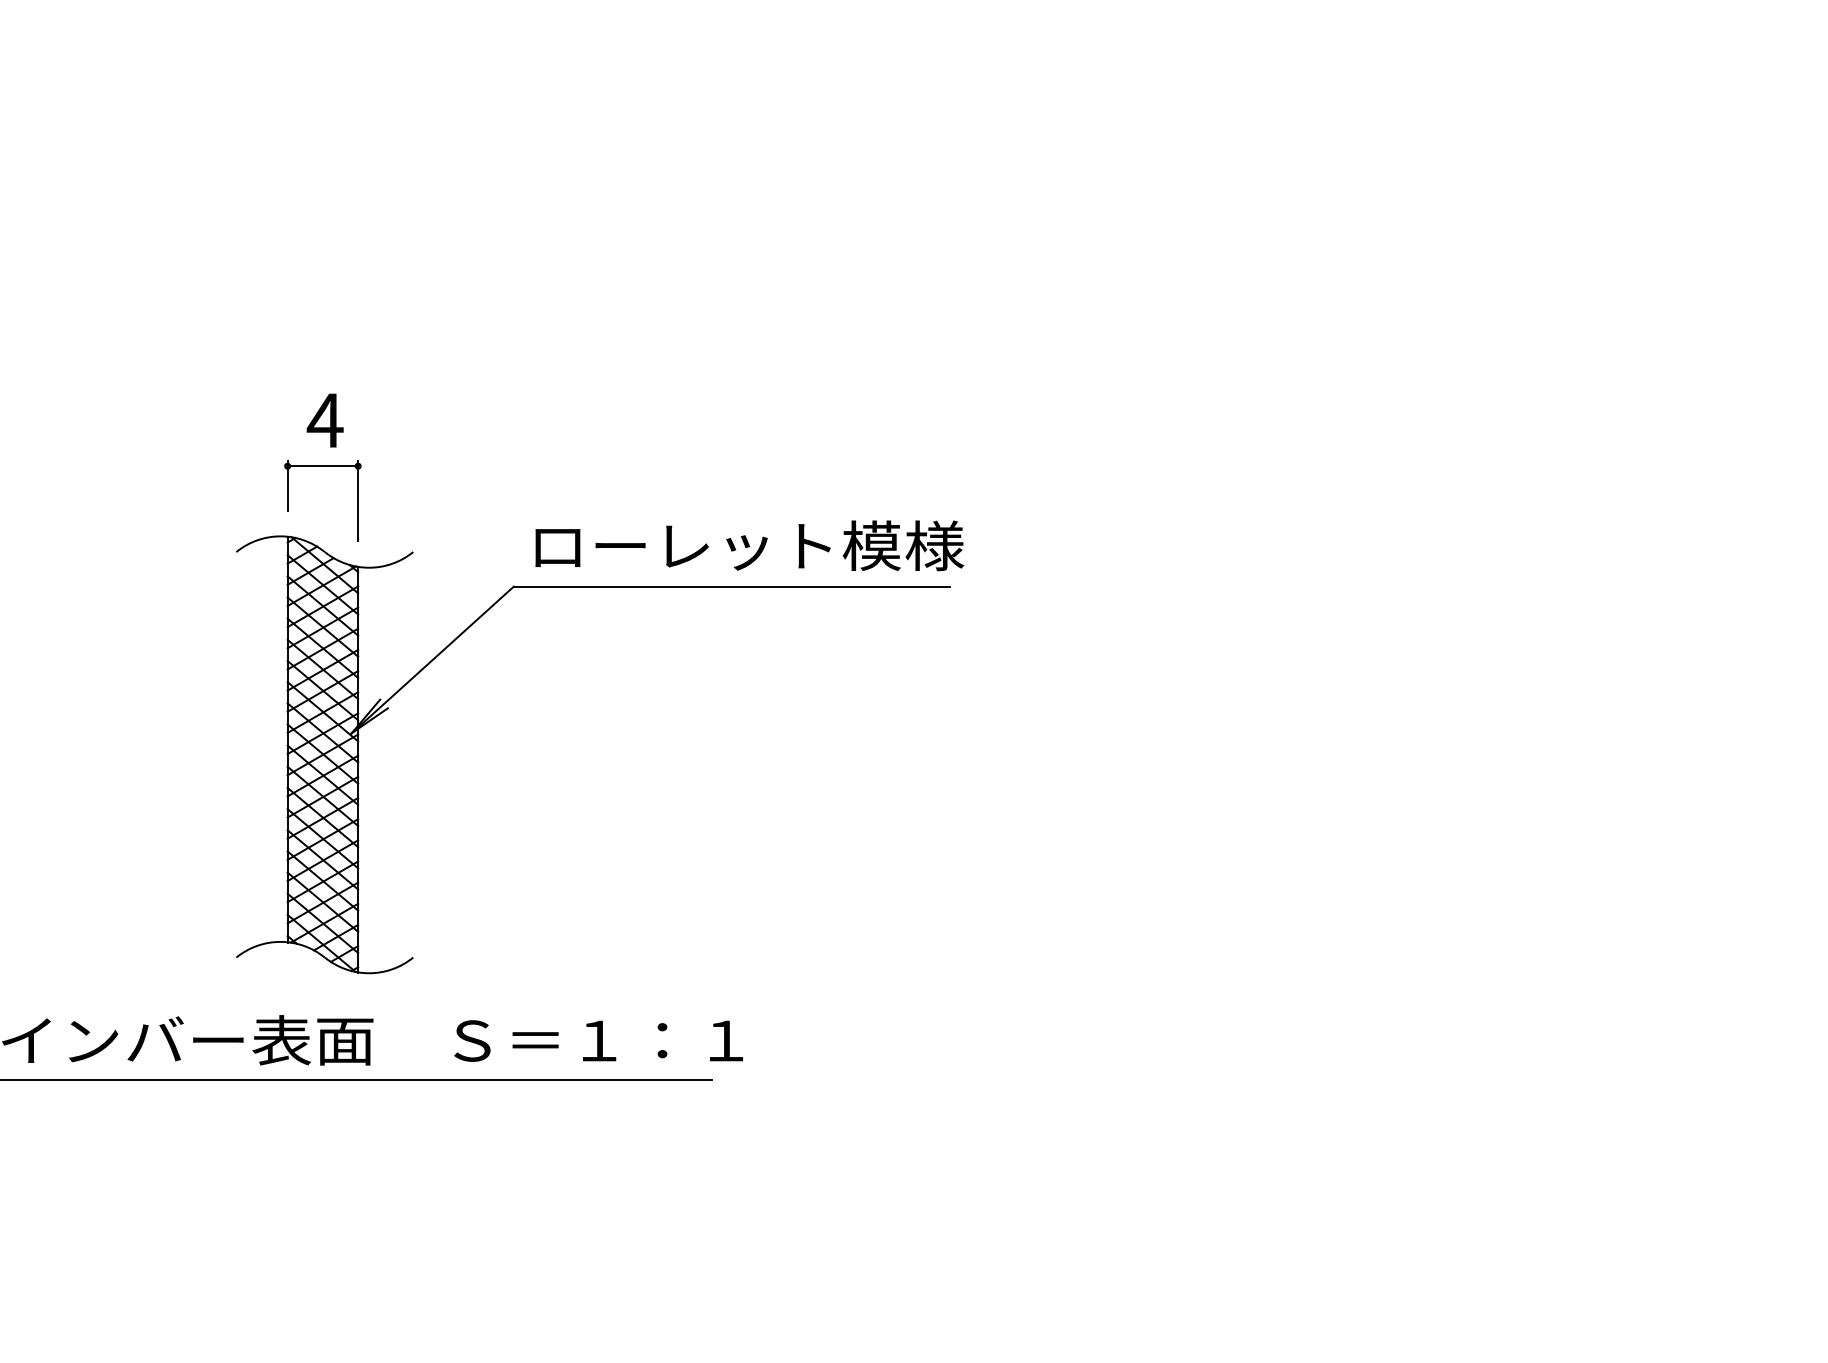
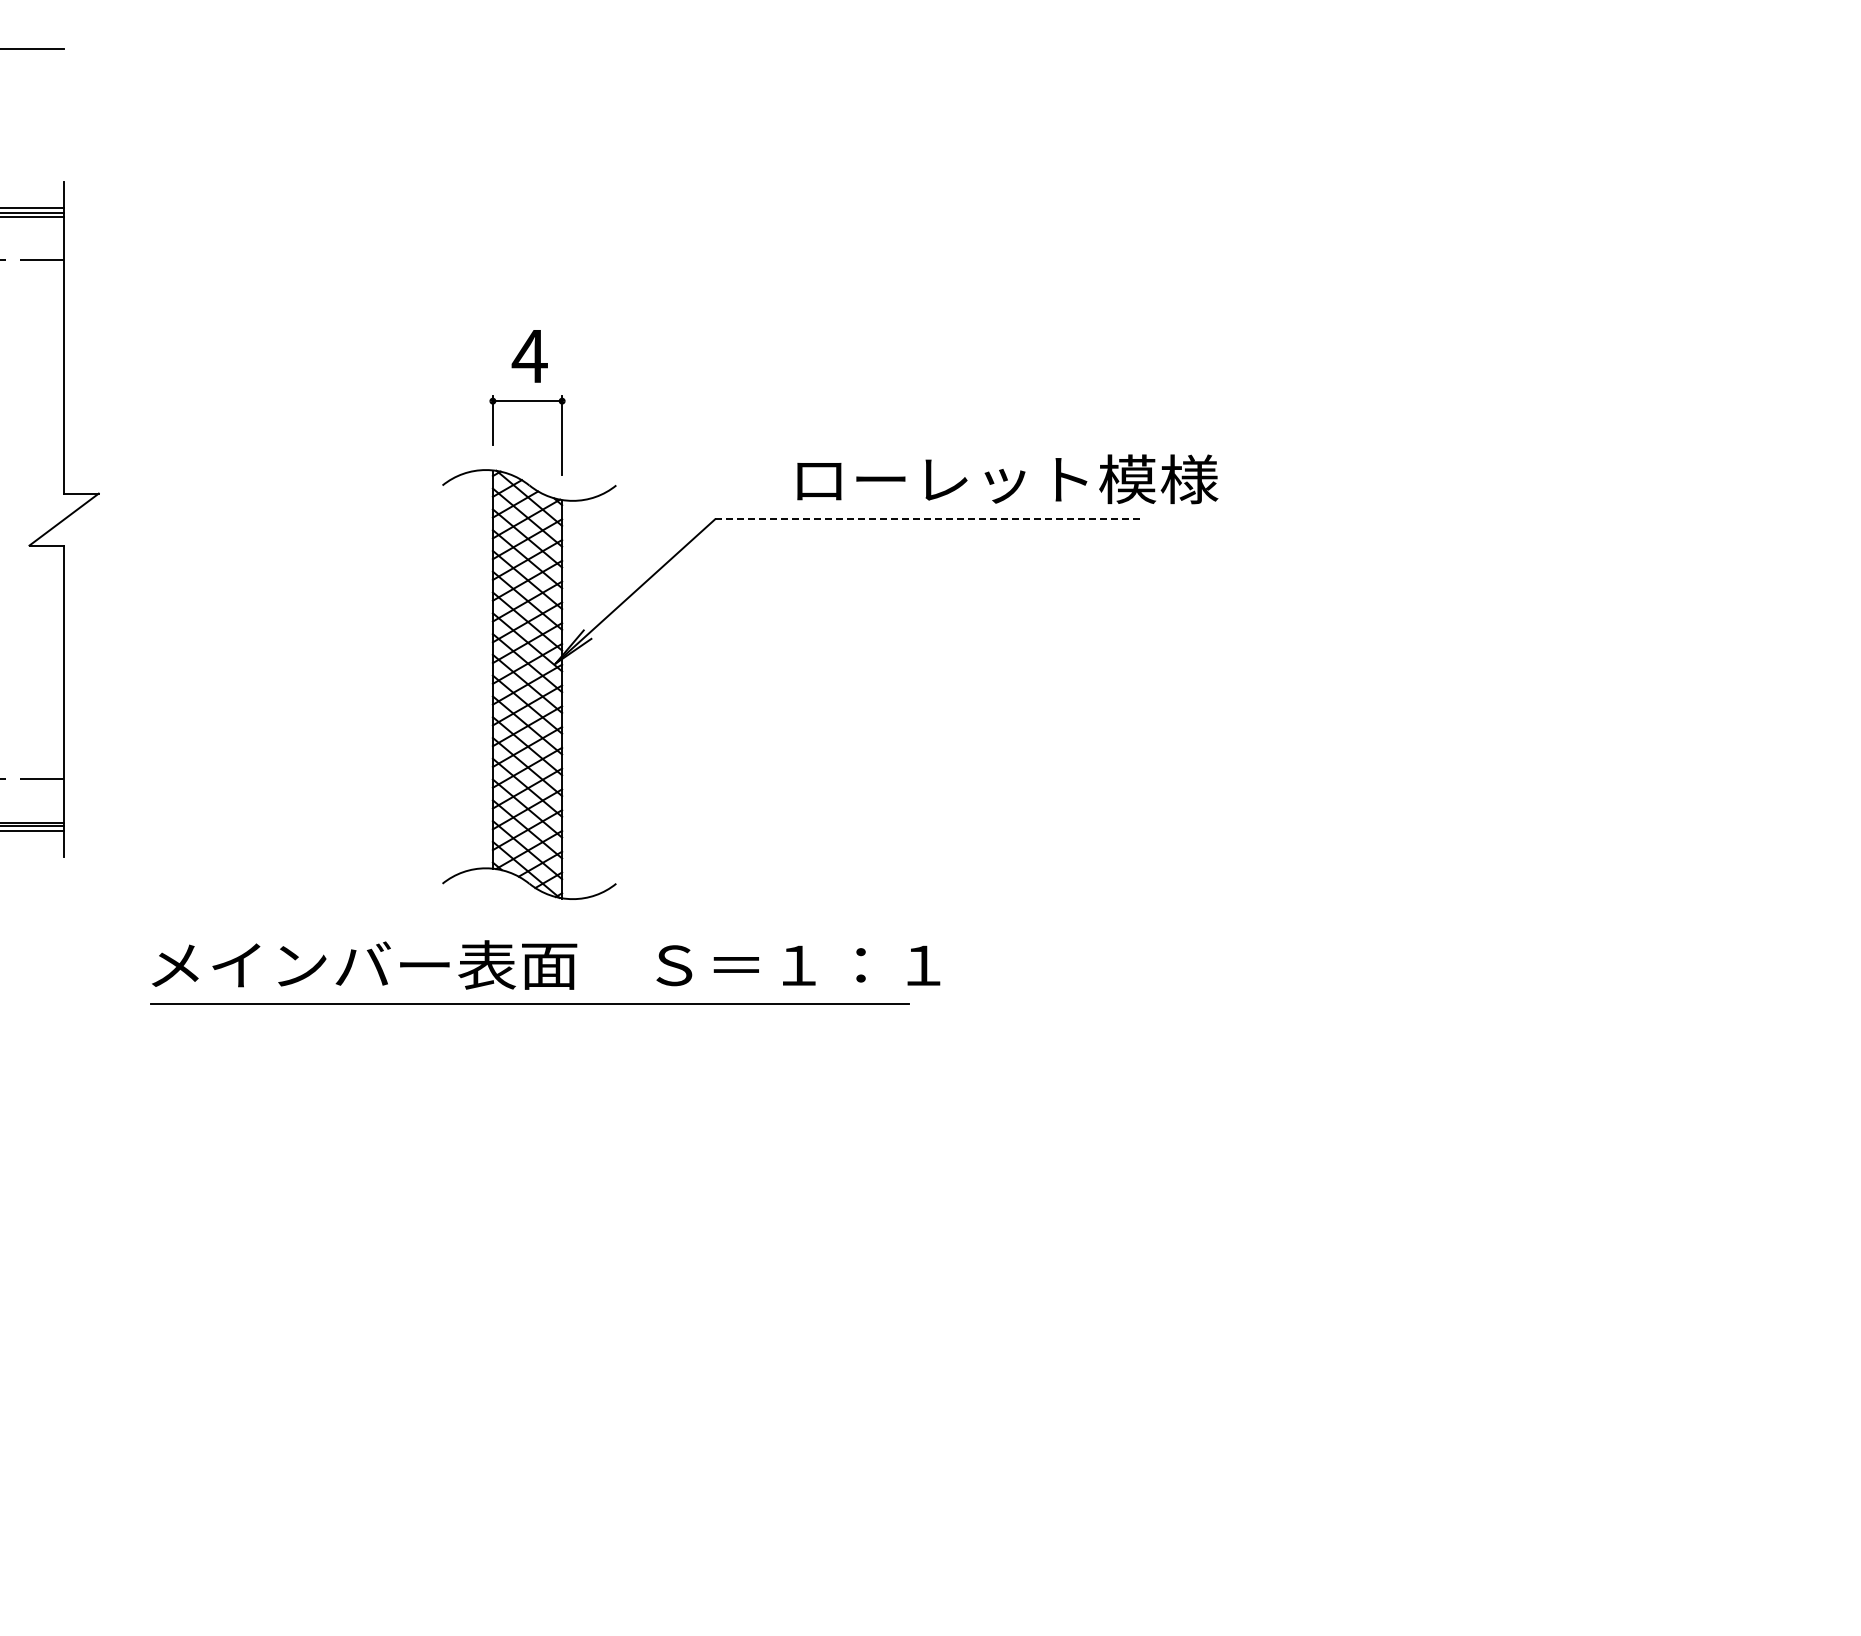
text: (749, 545) -> (1007, 479), moved
line: (732, 586) -> (929, 519), solid -> dashed

